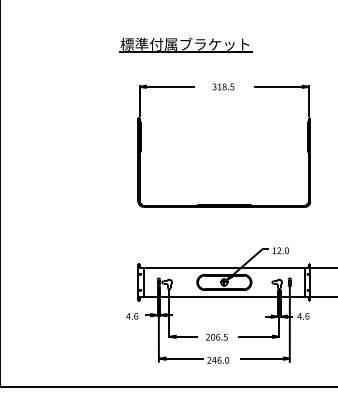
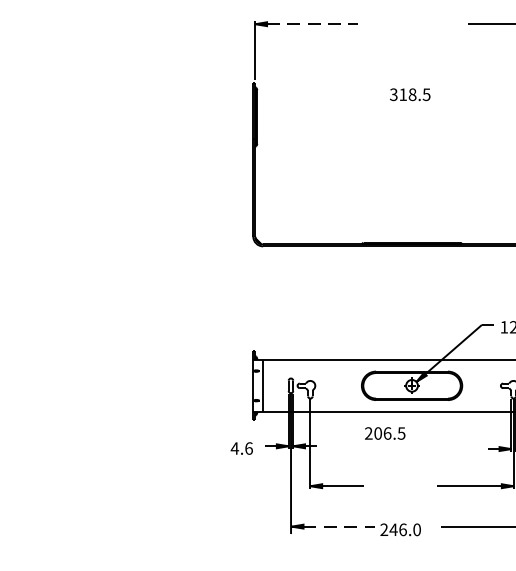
line: (170, 86) -> (312, 23), solid -> dashed
text: (223, 86) -> (410, 93), moved
text: (216, 336) -> (384, 432), moved
line: (185, 358) -> (340, 526), solid -> dashed

